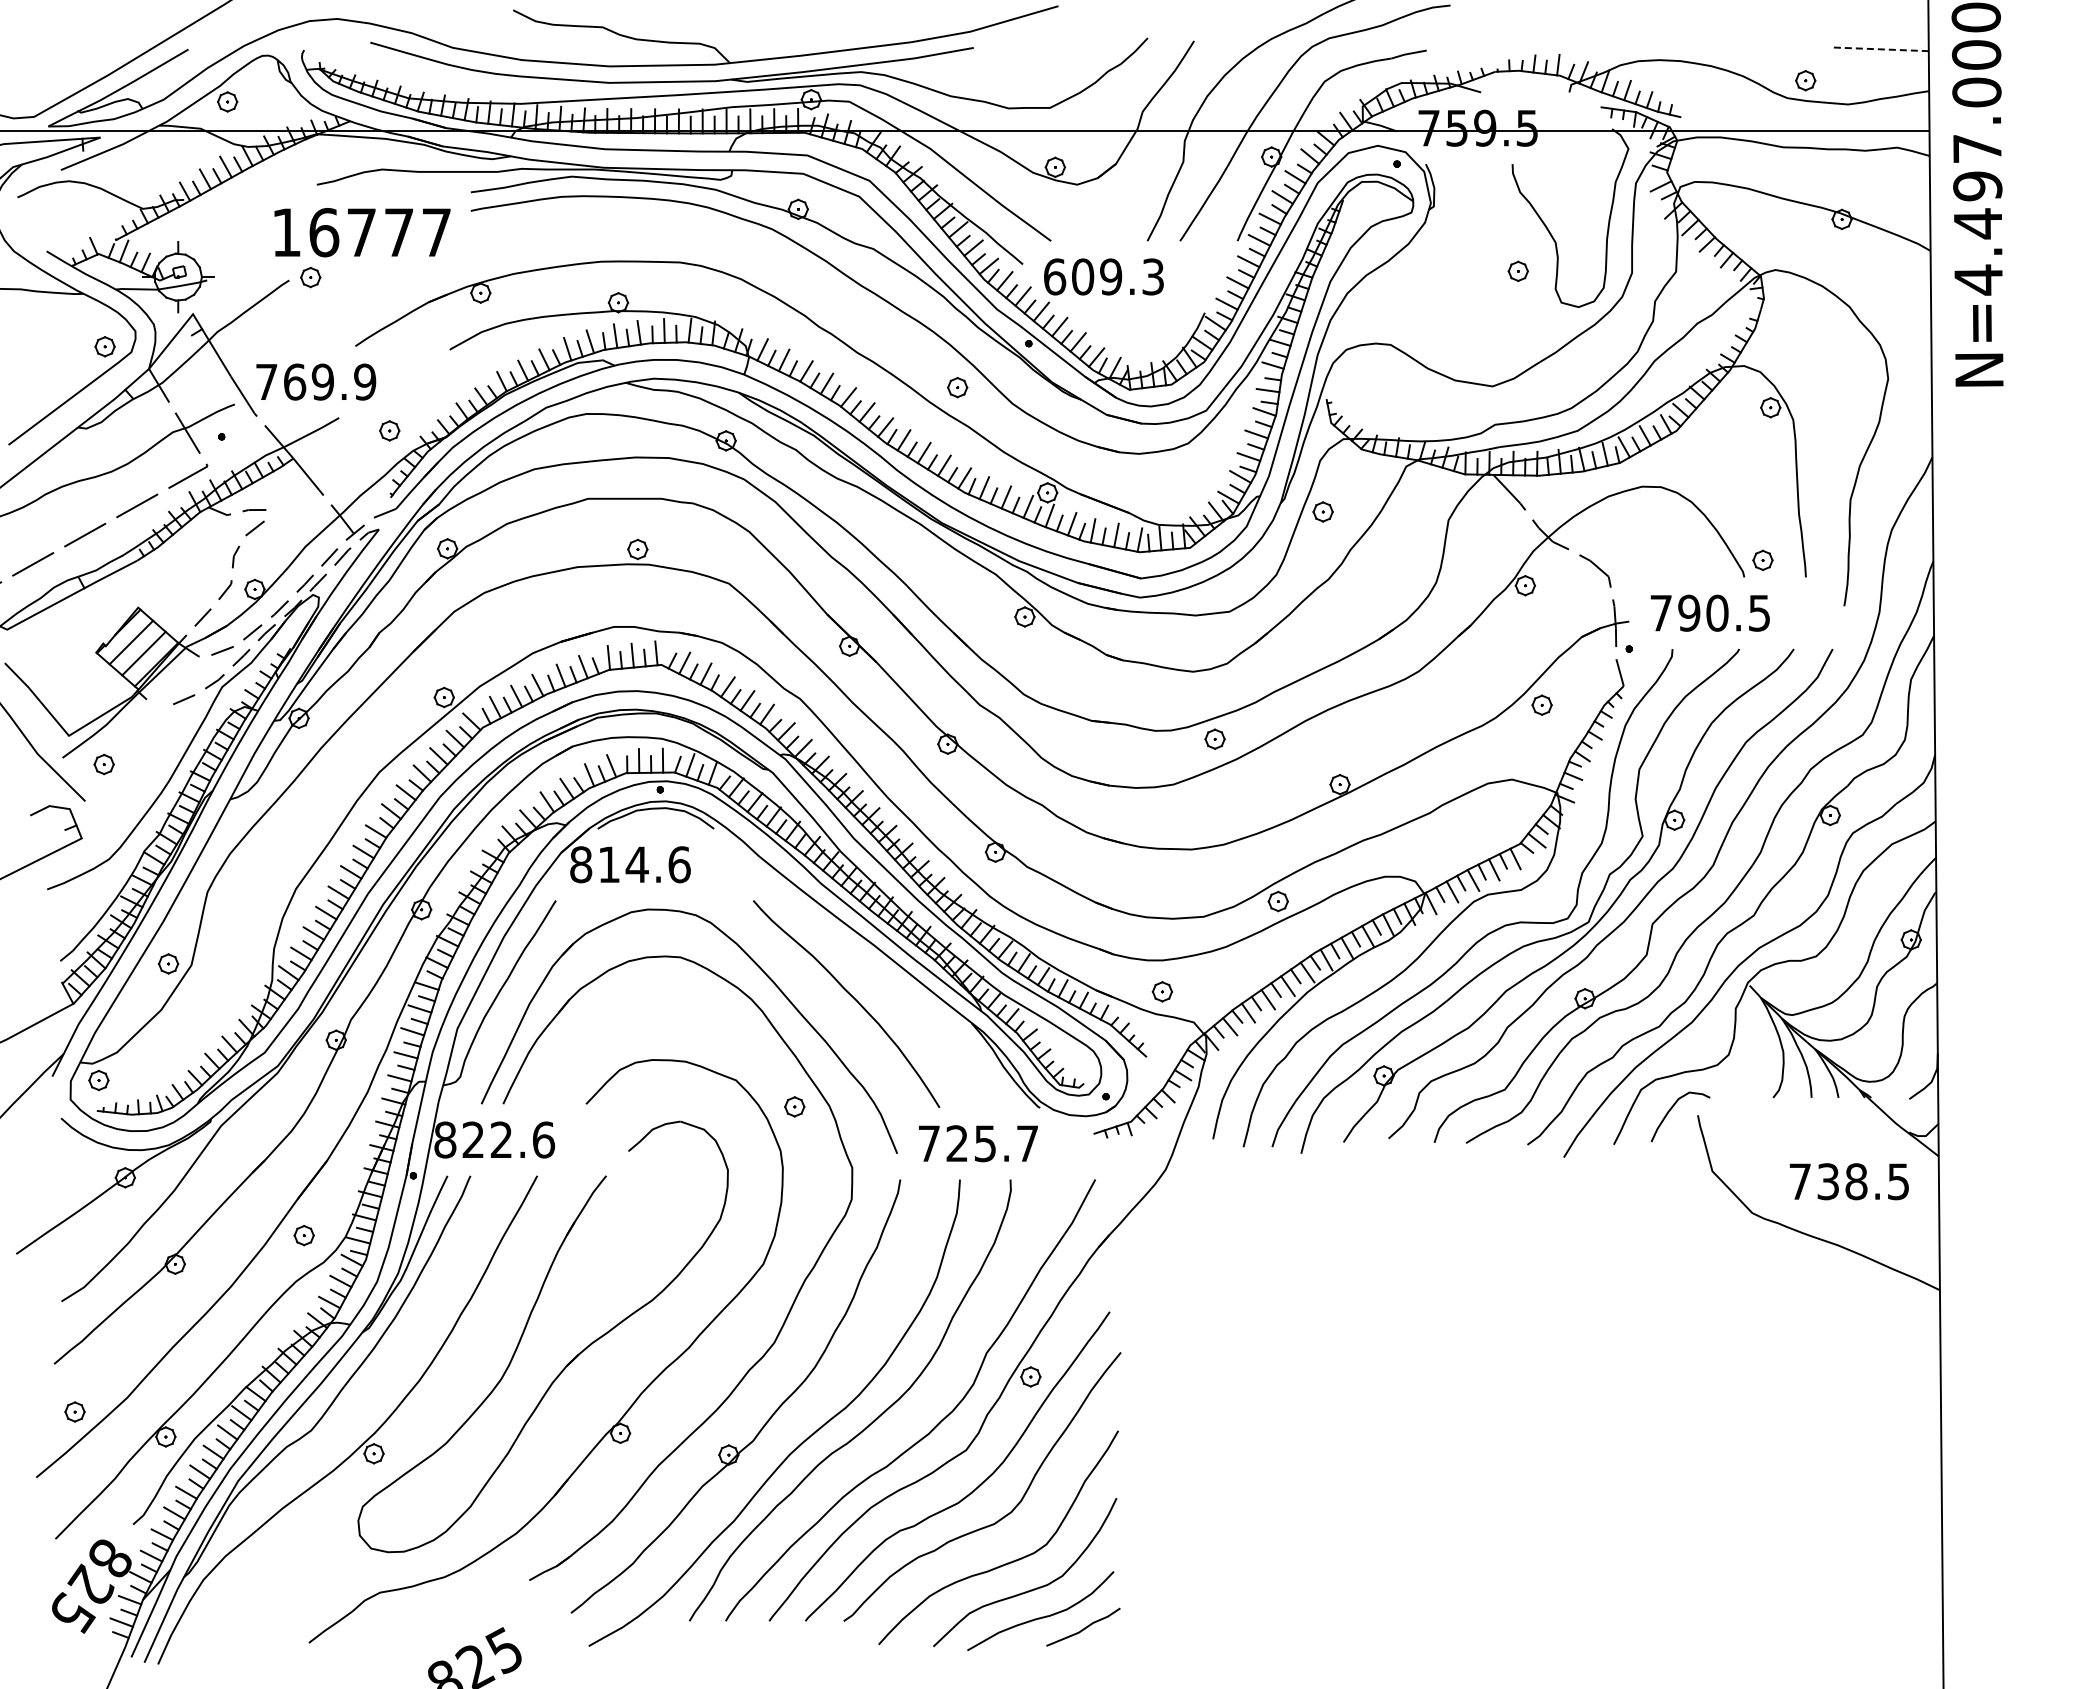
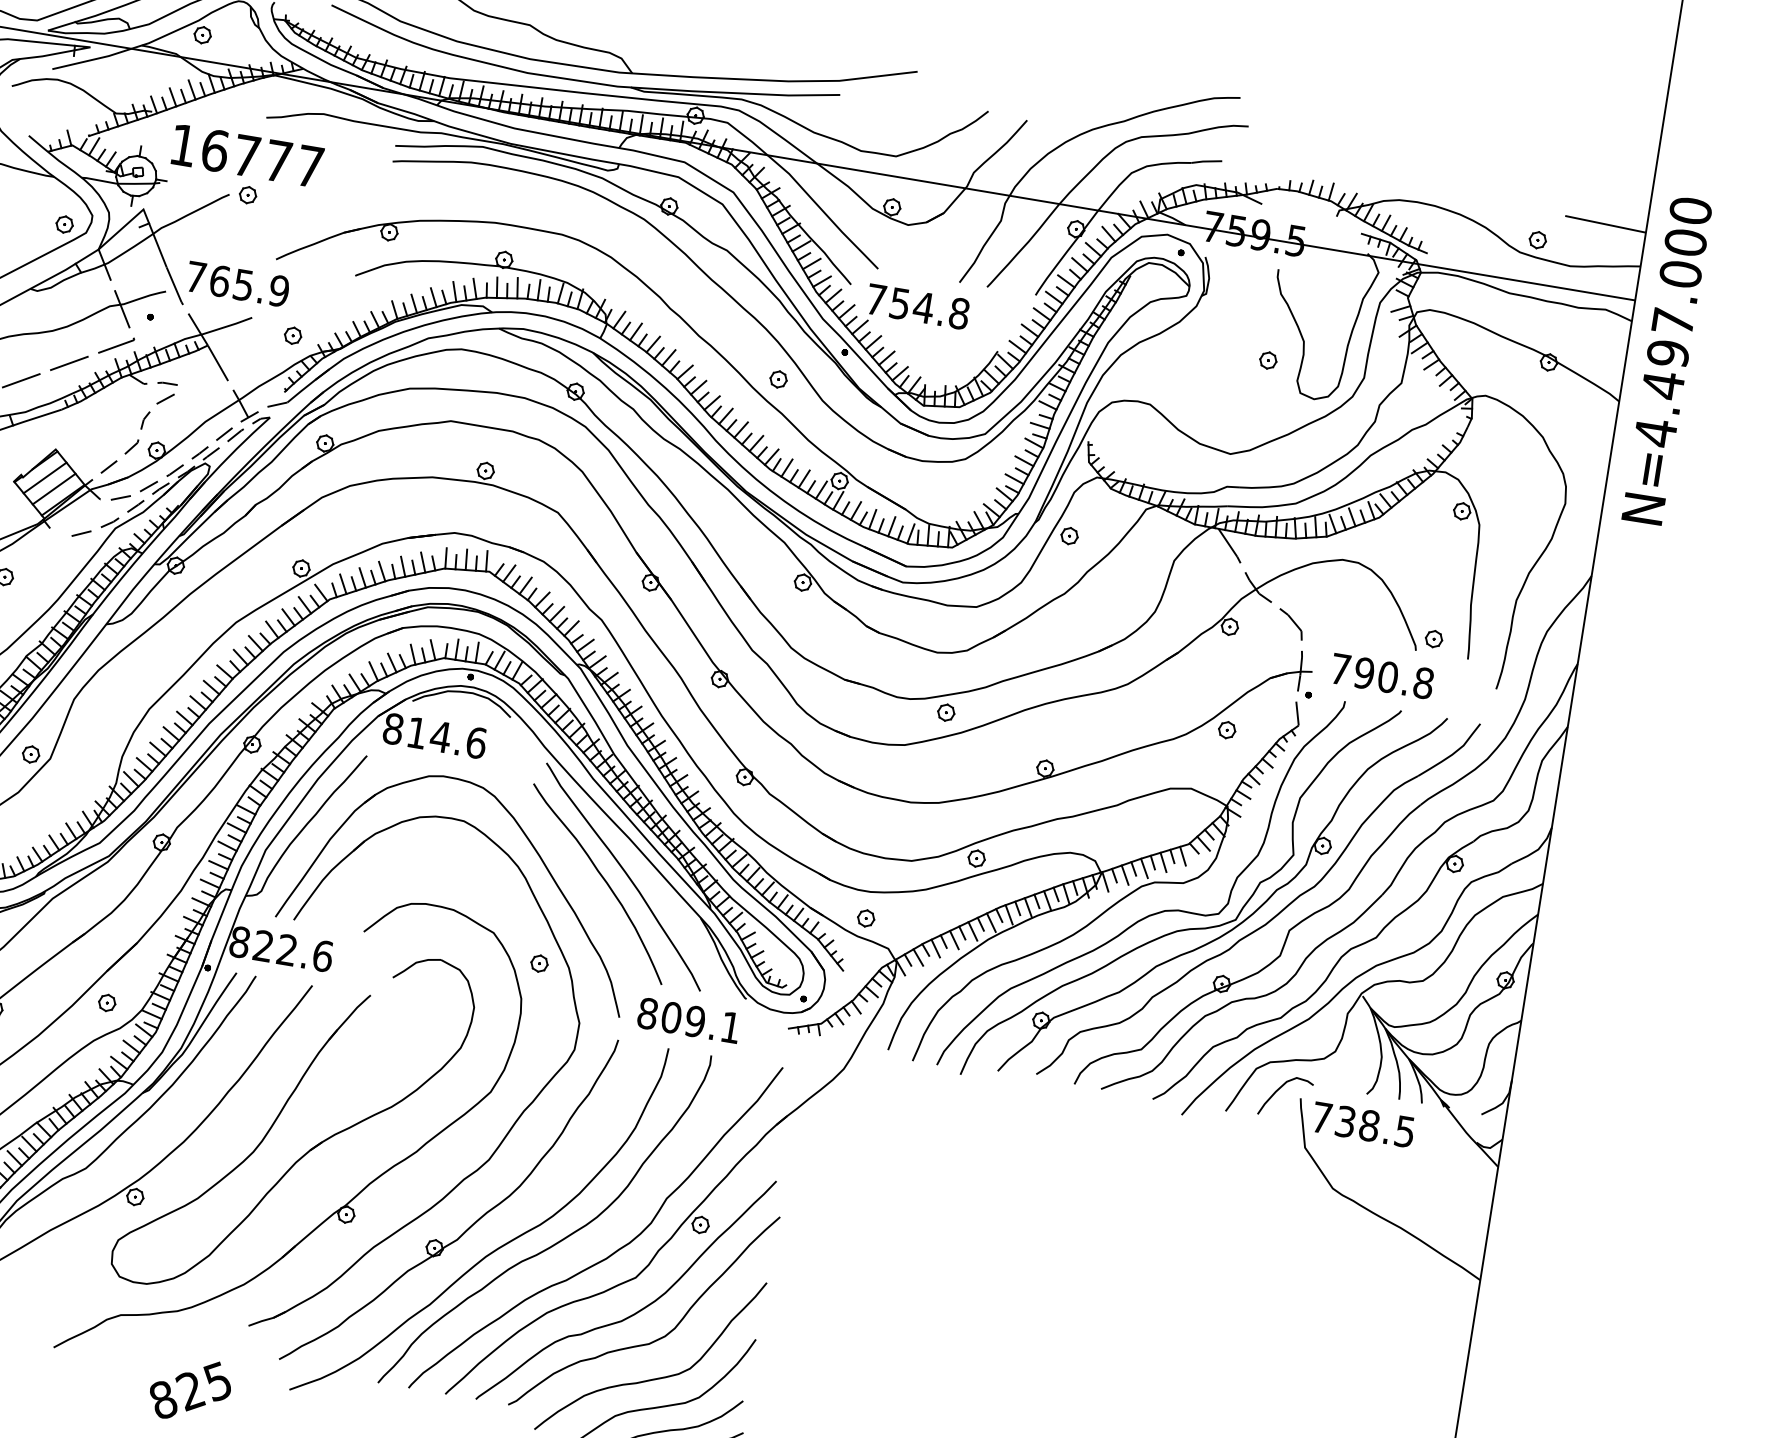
line: (1881, 49) -> (1606, 224), dashed -> solid
text: (362, 232) -> (247, 155), moved
text: (1104, 276) -> (918, 306), 609.3 -> 754.8
text: (322, 381) -> (243, 284), 769.9 -> 765.9
text: (1759, 612) -> (1423, 682), 790.5 -> 790.8
curve: (877, 987) -> (626, 874), added
text: (977, 1143) -> (688, 1020), 725.7 -> 809.1
text: (1848, 1181) -> (1362, 1124), moved

